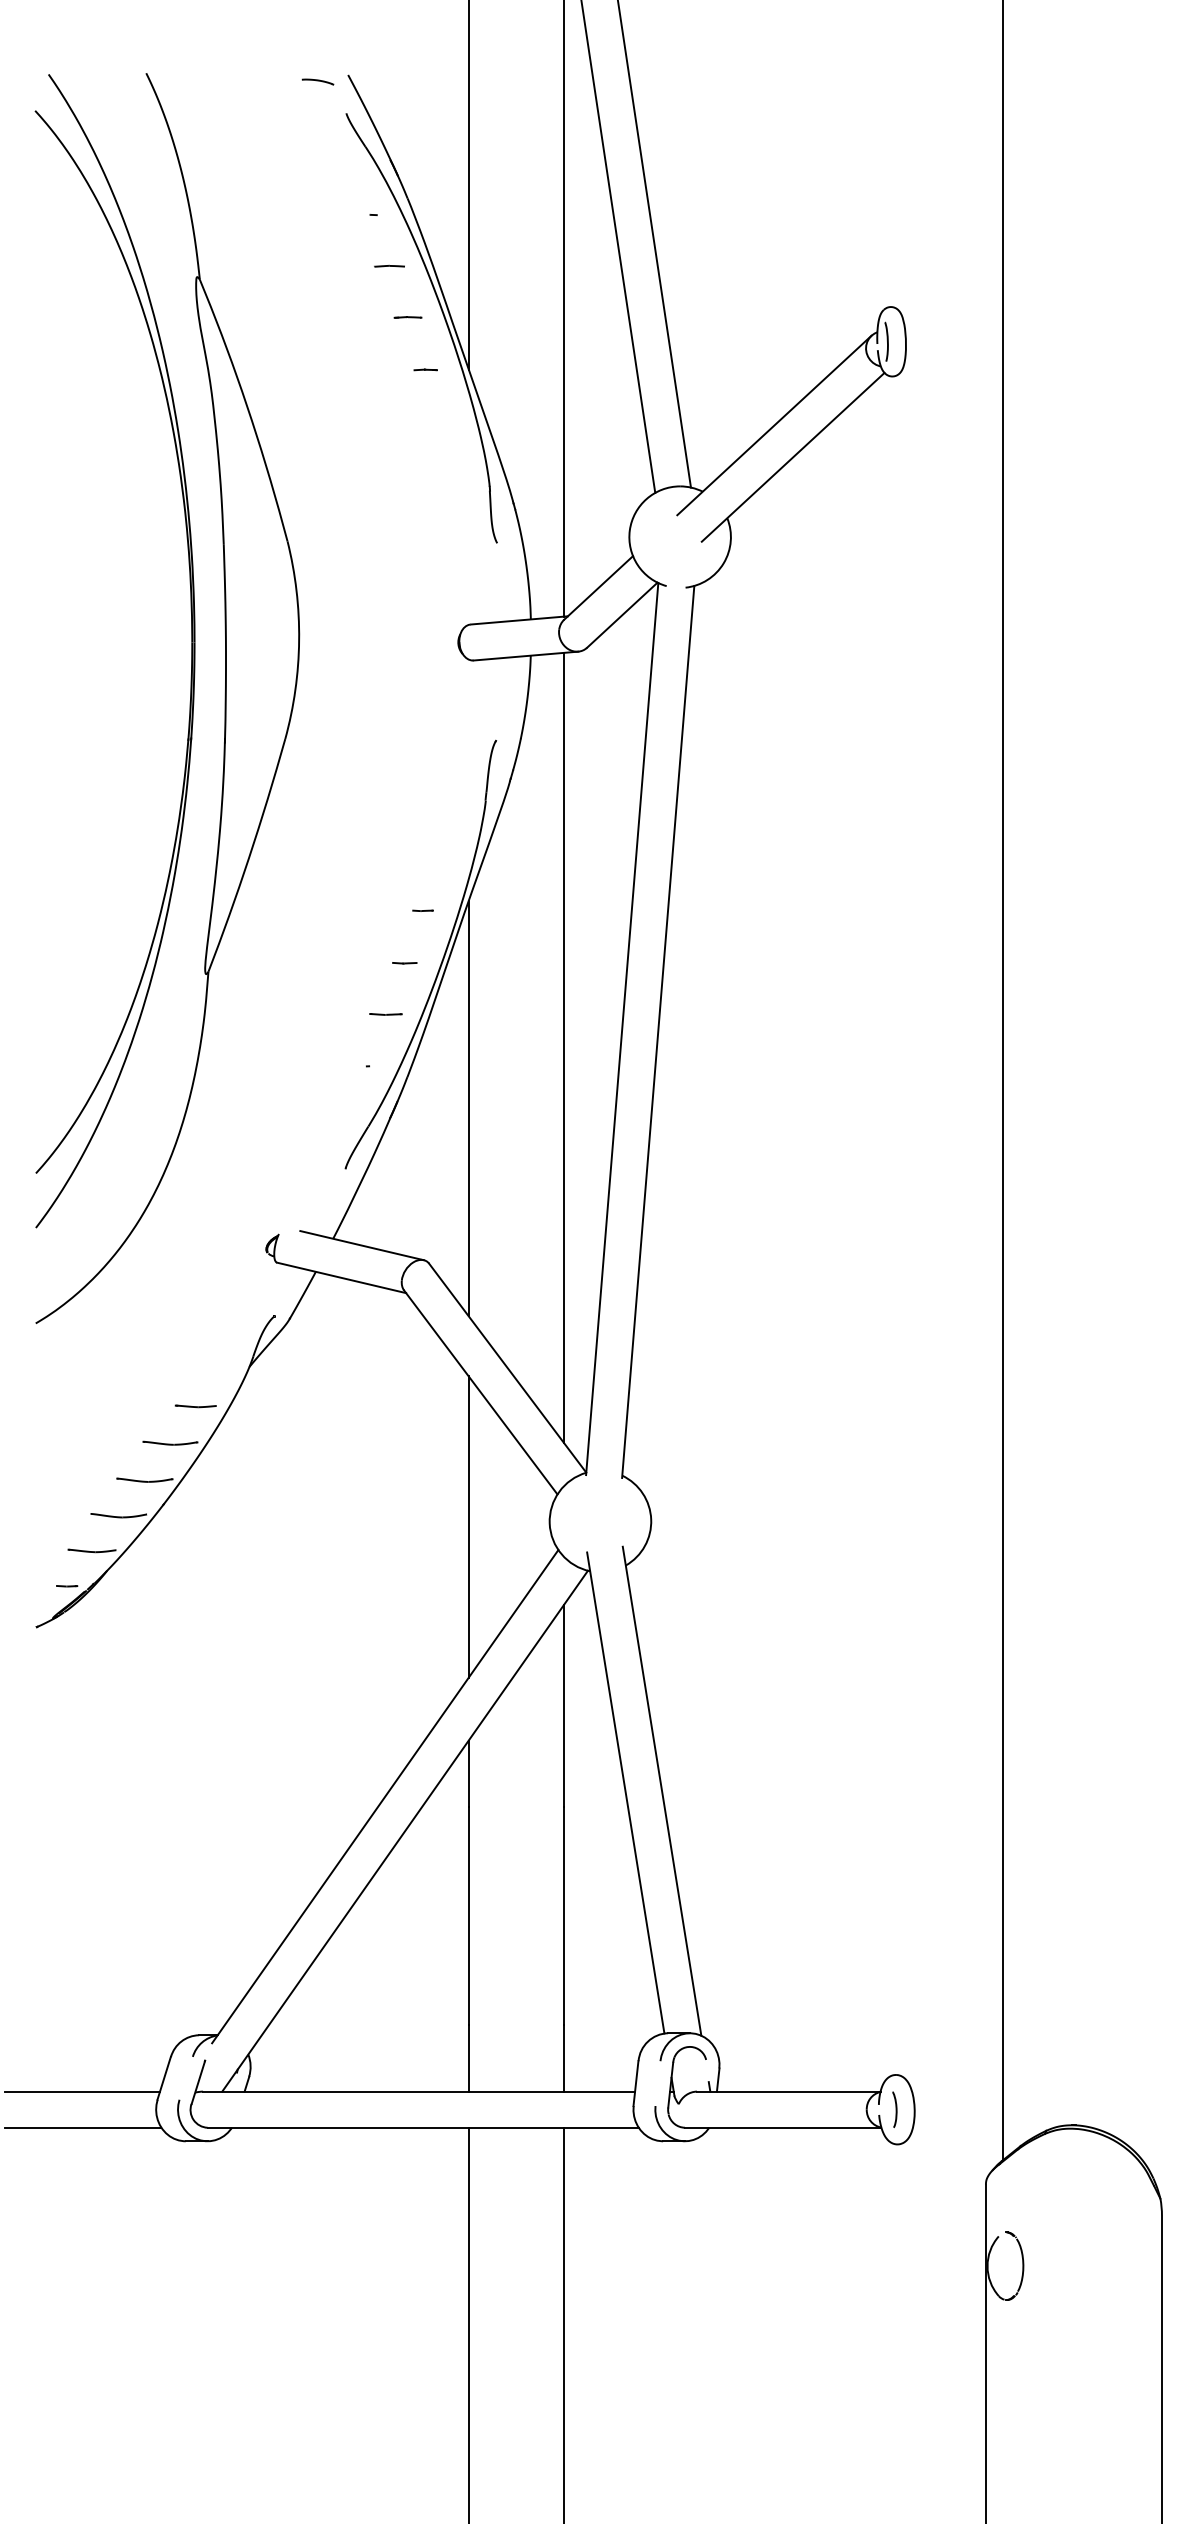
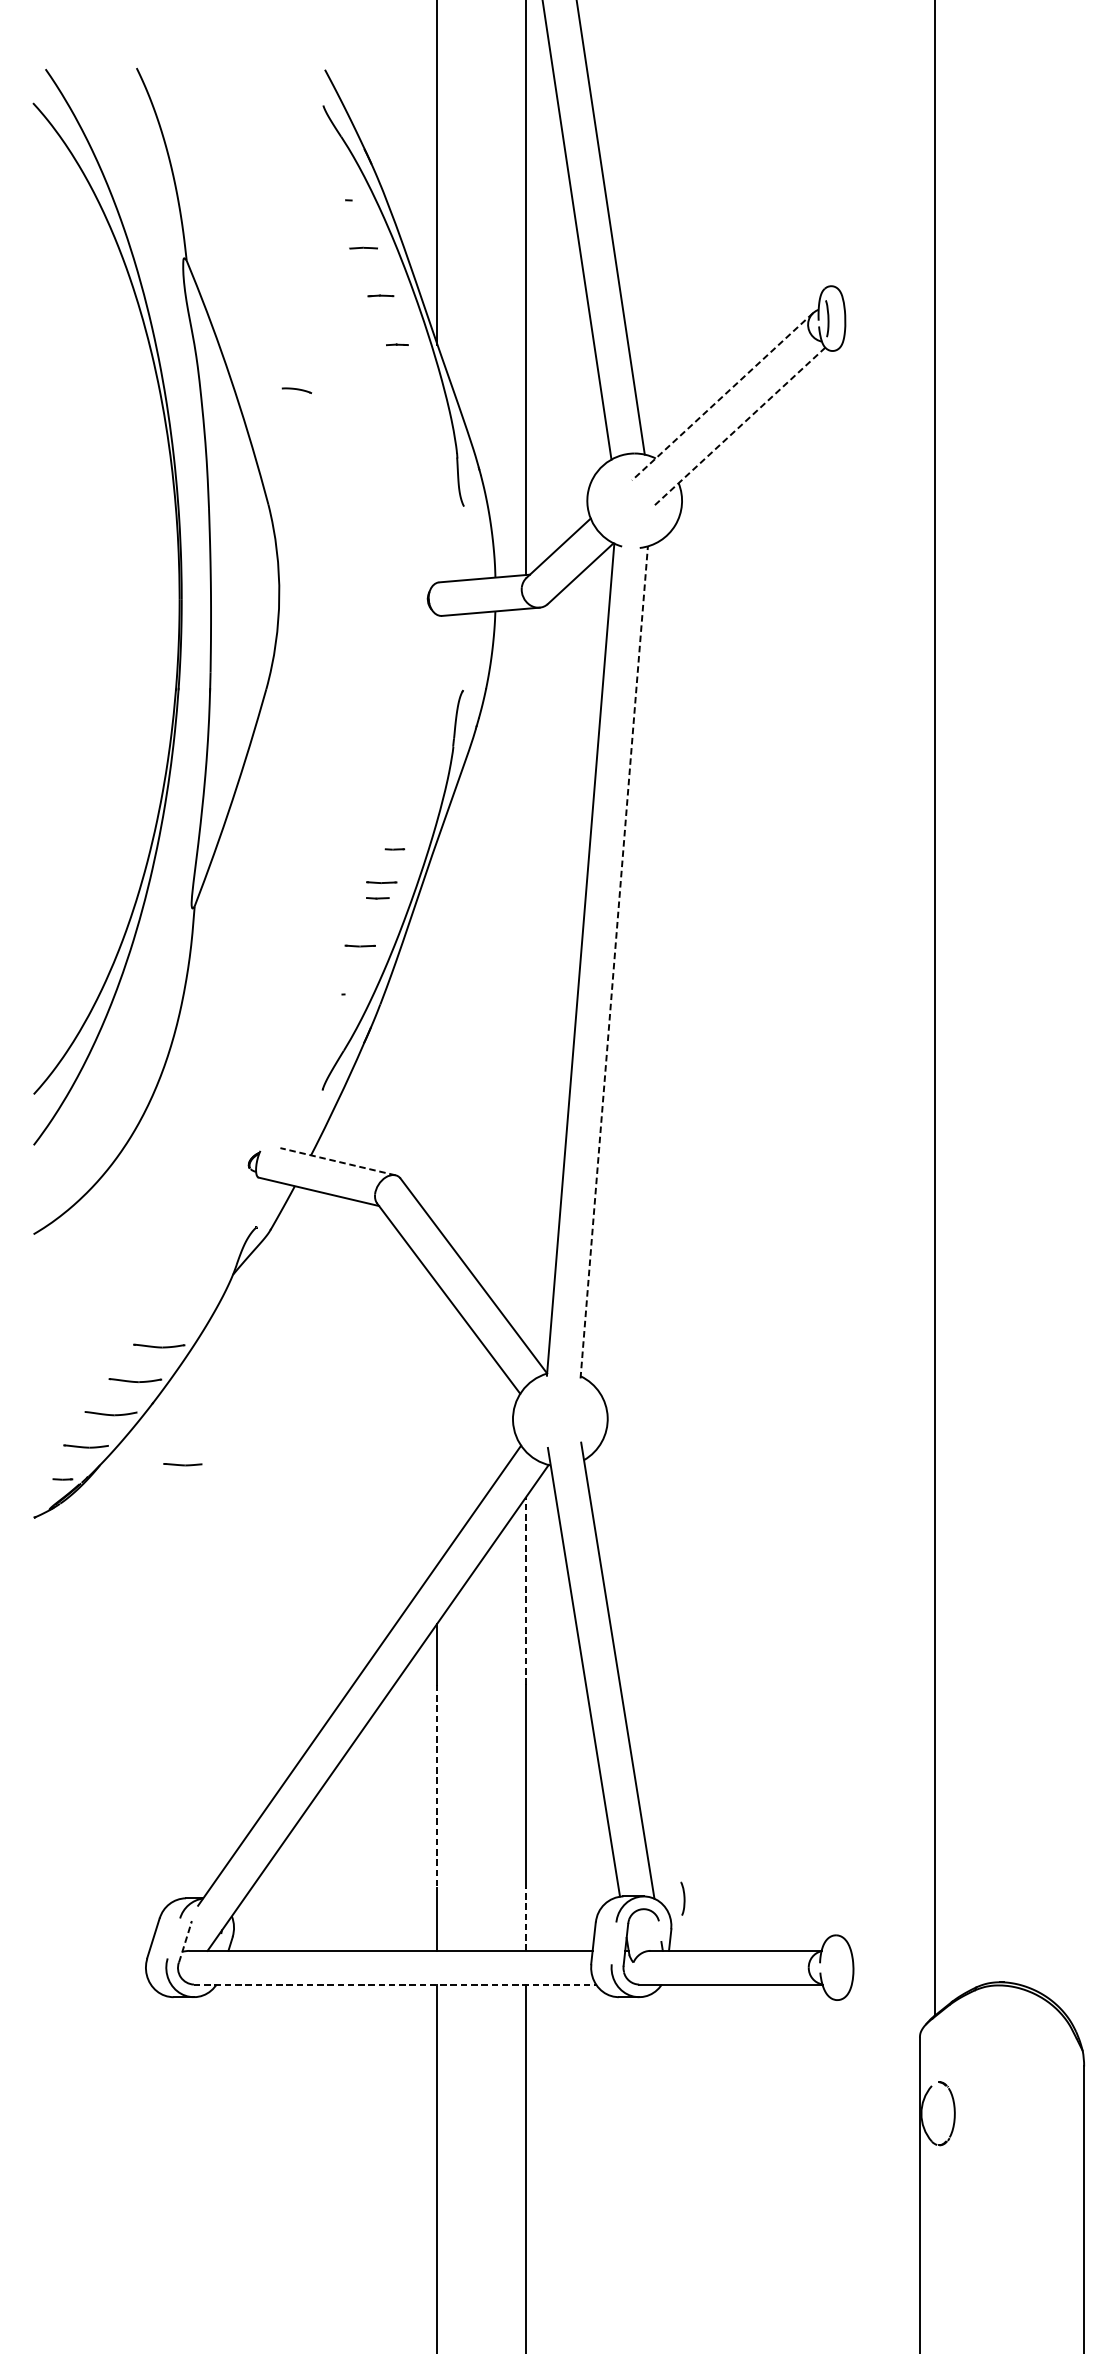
part: (317, 81) -> (296, 390), moved
line: (774, 425) -> (722, 396), solid -> dashed
line: (793, 457) -> (740, 426), solid -> dashed
line: (408, 946) -> (381, 882), added
line: (658, 1031) -> (614, 961), solid -> dashed
line: (563, 1047) -> (525, 976), removed
line: (468, 1108) -> (437, 1033), removed
line: (361, 1245) -> (337, 1161), solid -> dashed
part: (195, 1406) -> (182, 1464), moved
line: (468, 1526) -> (437, 1423), removed
line: (563, 1705) -> (525, 1590), solid -> dashed
line: (468, 1916) -> (437, 1787), solid -> dashed
line: (563, 2058) -> (525, 1919), solid -> dashed
line: (198, 2082) -> (185, 1942), solid -> dashed
line: (82, 2091) -> (77, 1950), removed
curve: (895, 2109) -> (683, 1898), moved
line: (83, 2127) -> (78, 1984), removed
line: (423, 2127) -> (395, 1984), solid -> dashed

